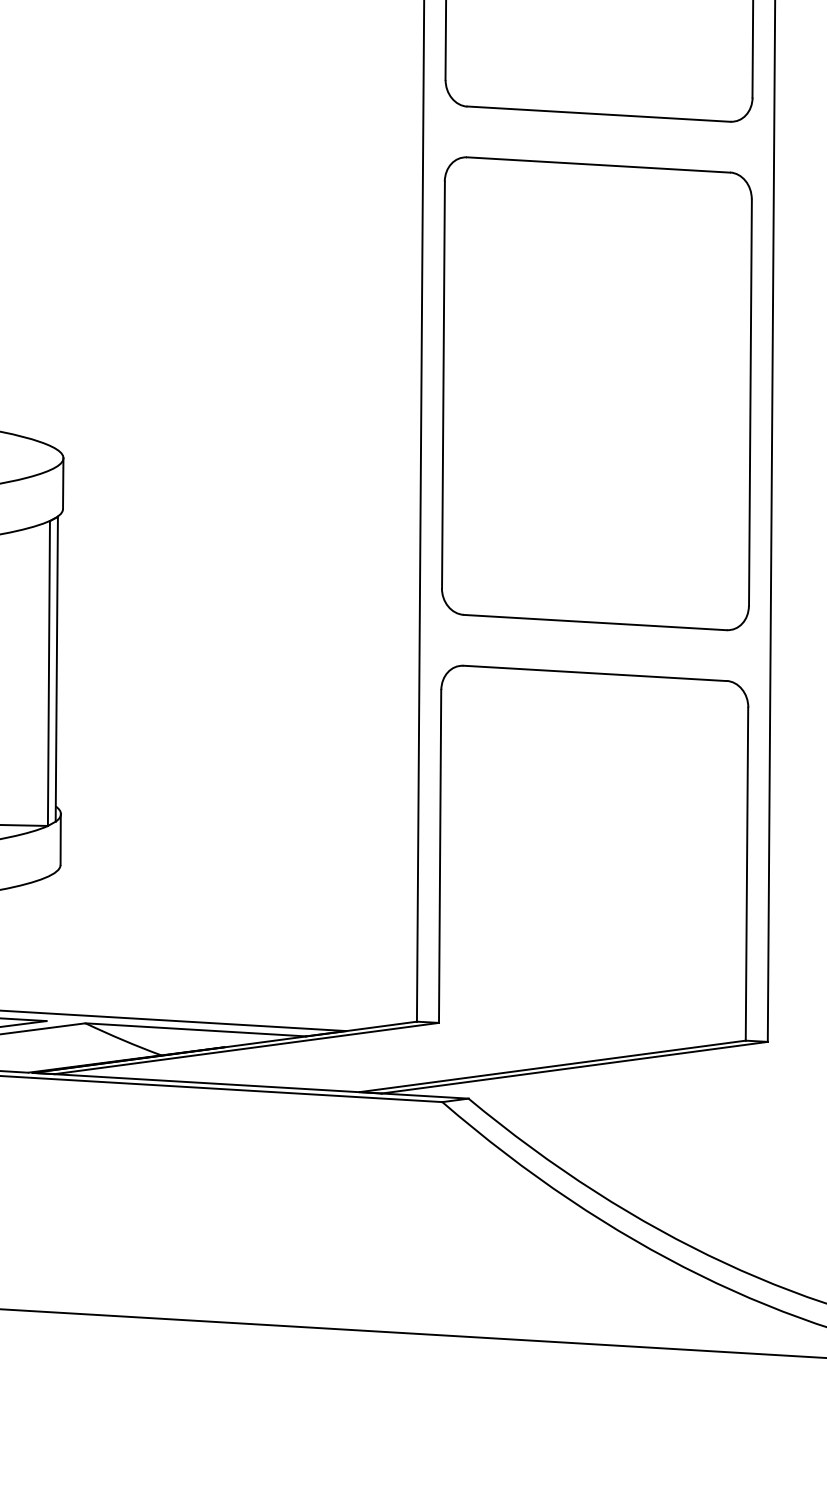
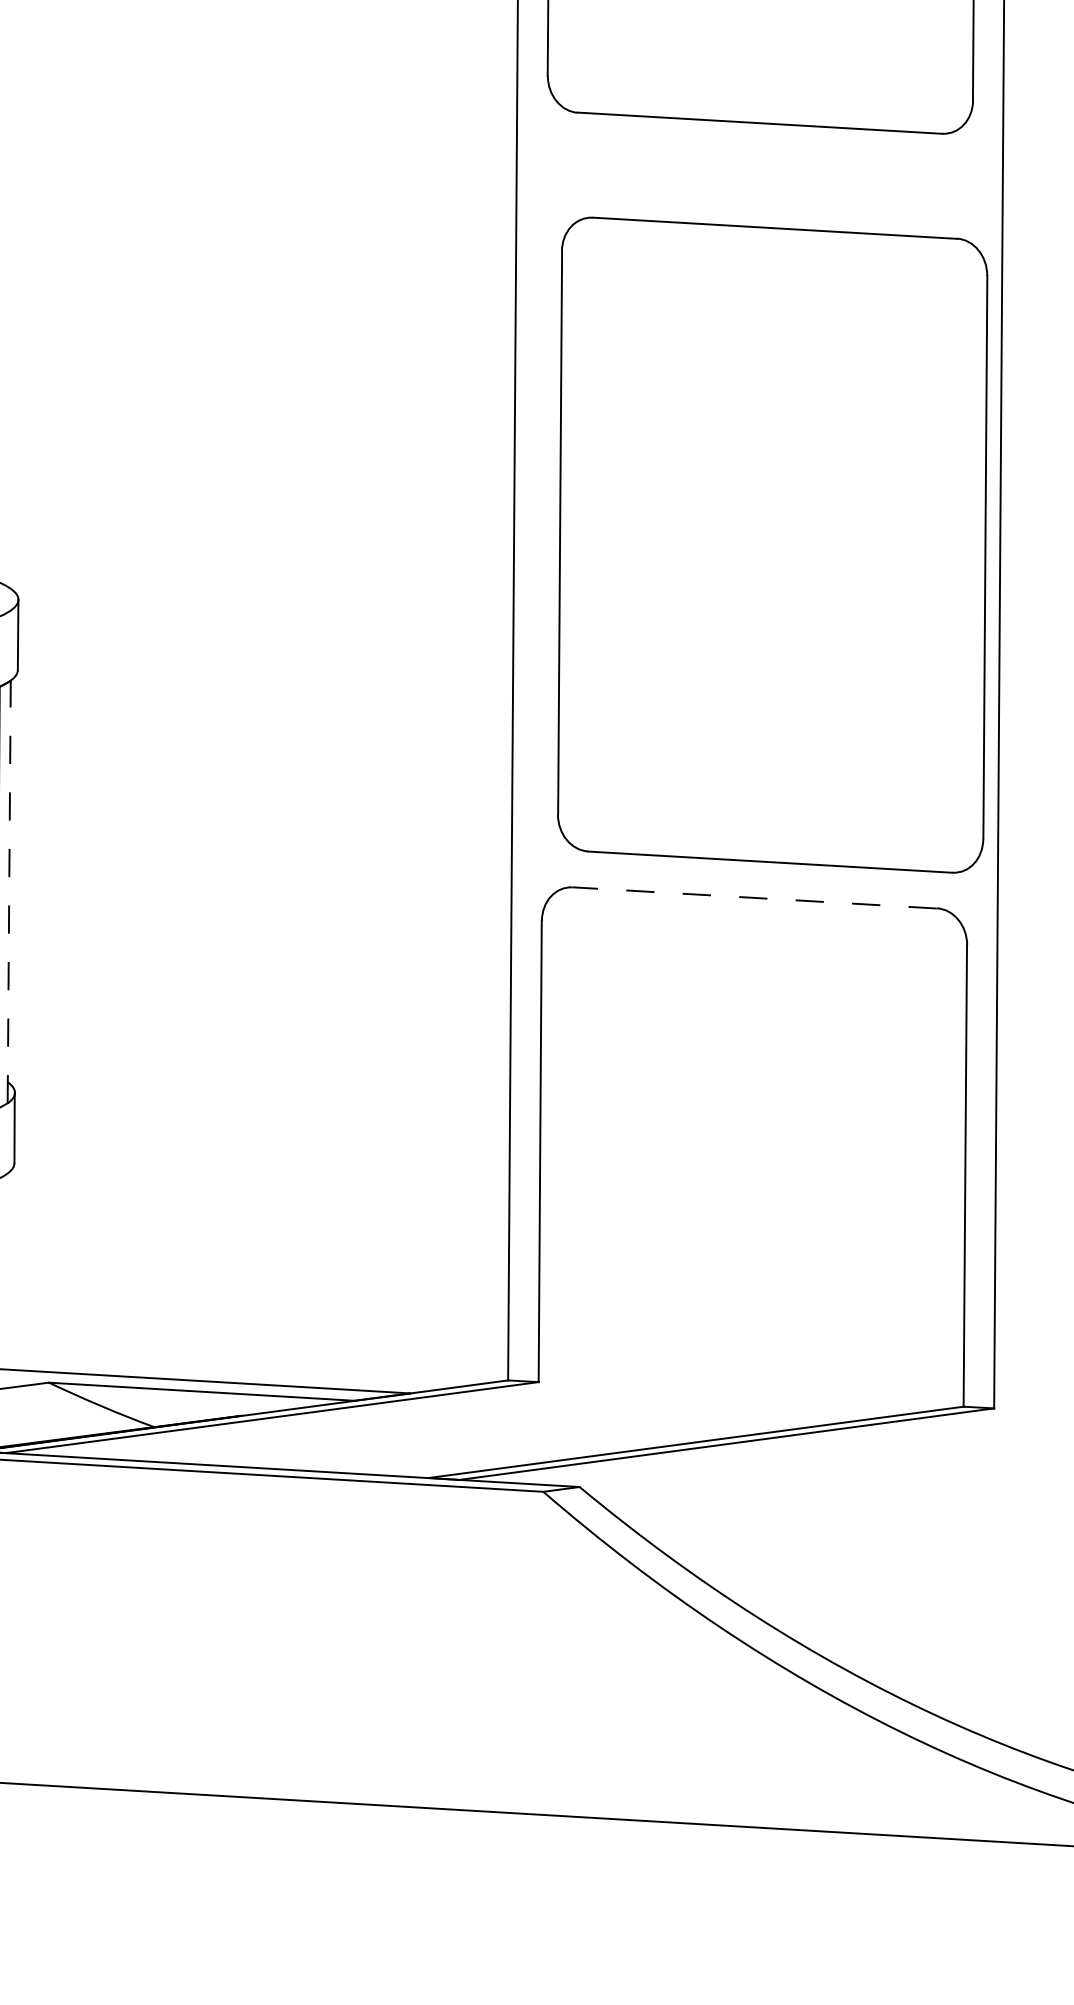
part: (596, 393) -> (772, 544), moved
line: (56, 668) -> (8, 891), solid -> dashed
line: (594, 673) -> (754, 898), solid -> dashed

